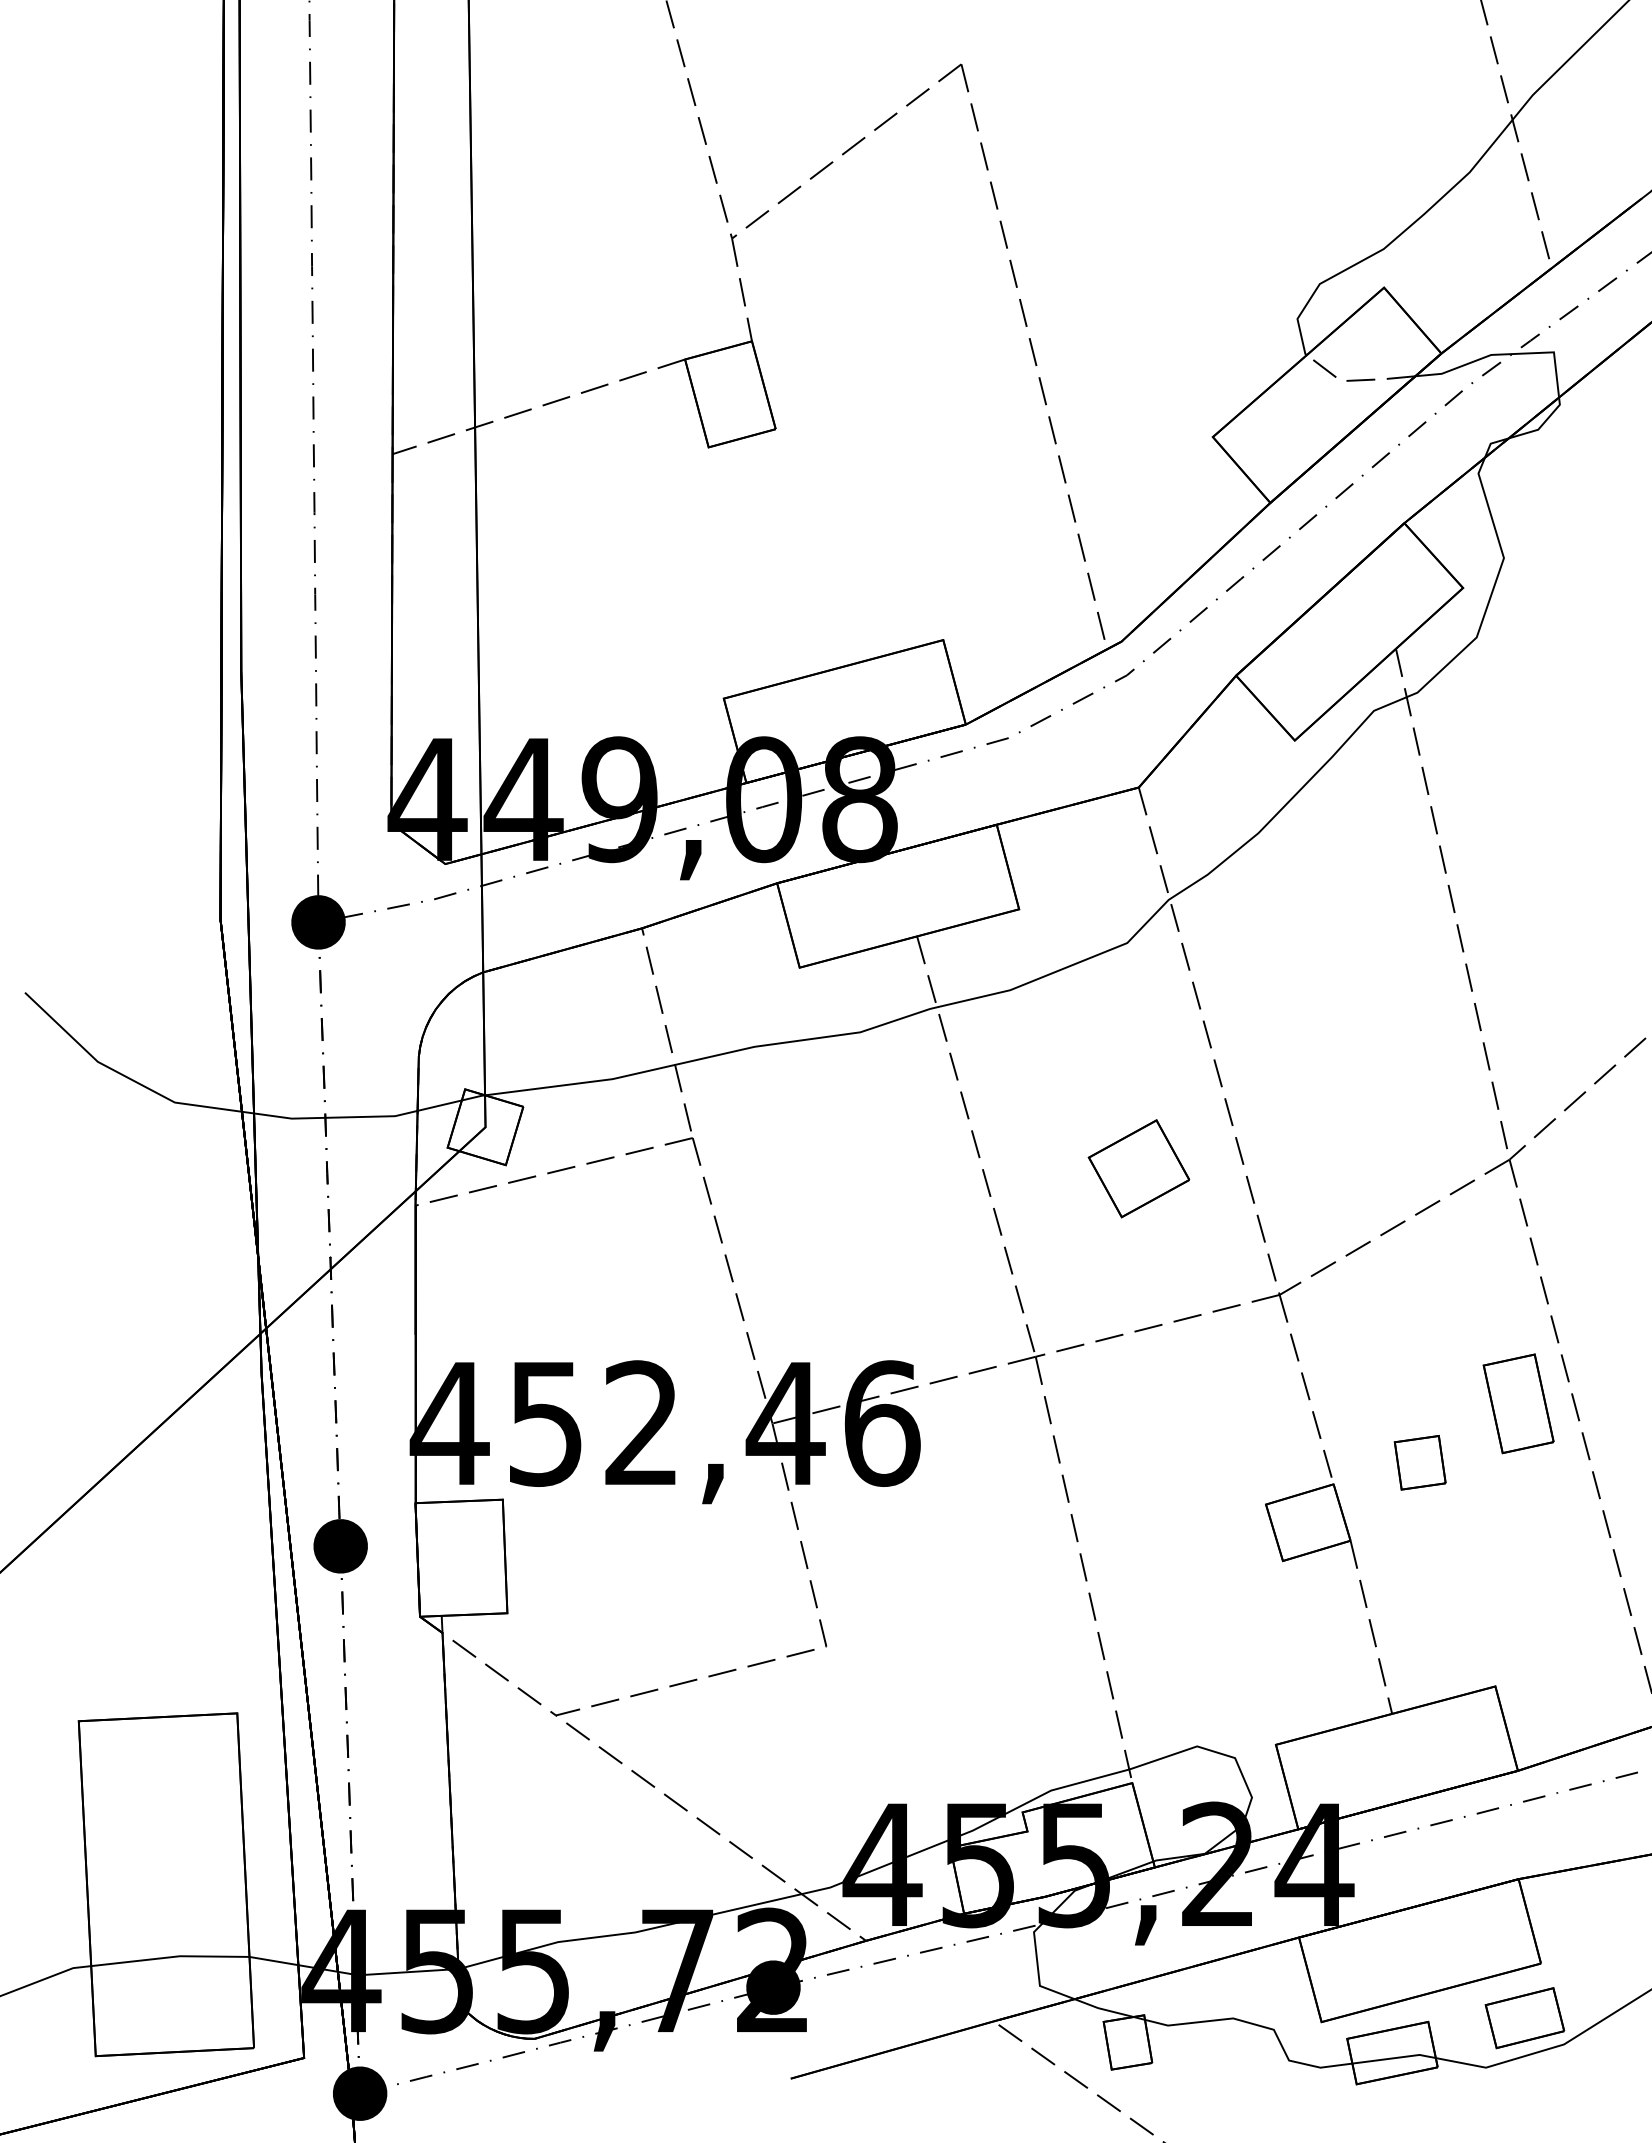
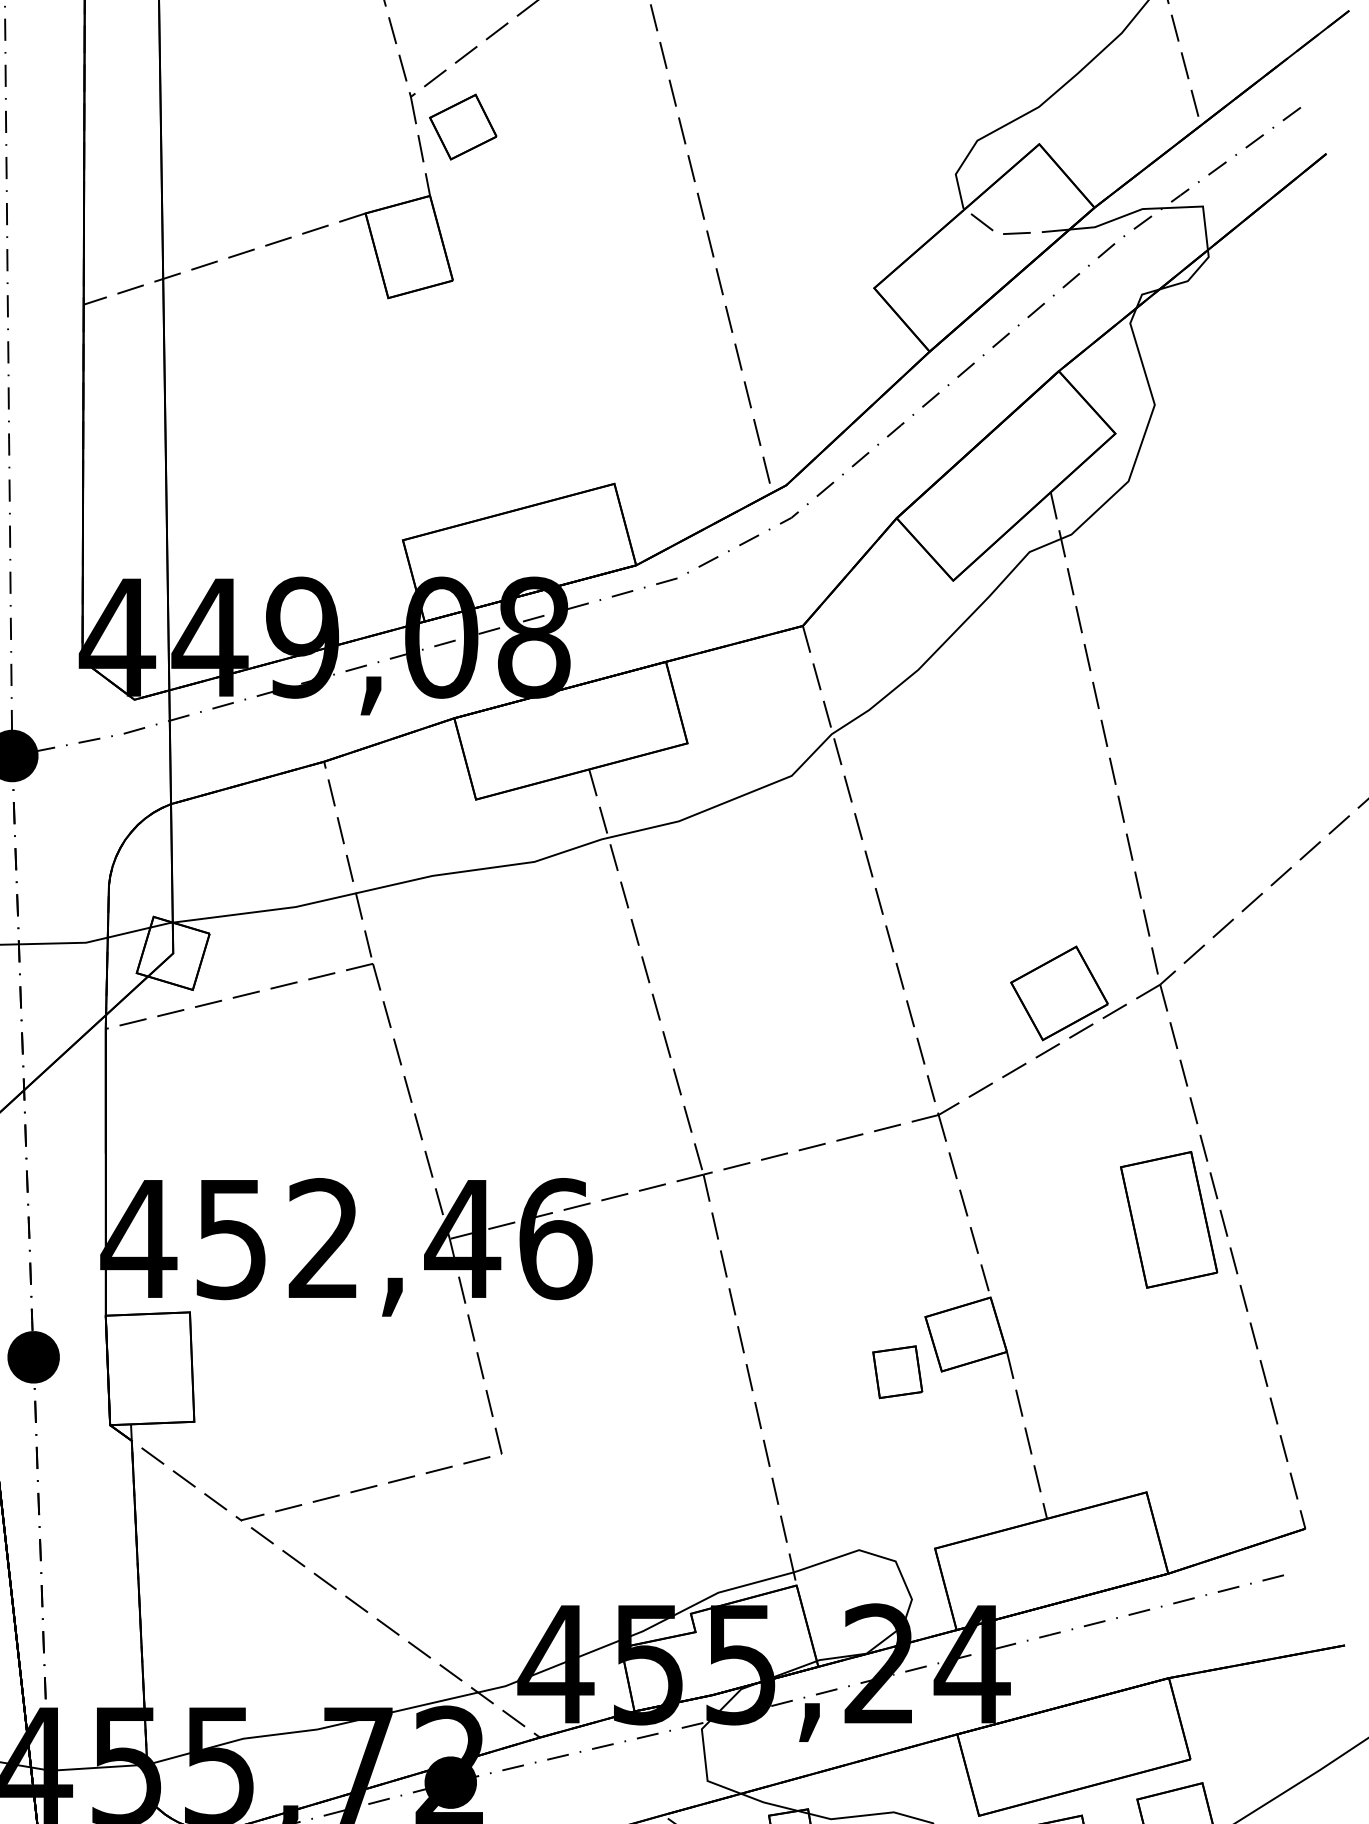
part: (785, 269) -> (462, 126), added
part: (1138, 1168) -> (1058, 993), moved
part: (1518, 1403) -> (1168, 1219), size x1.43
part: (1419, 1462) -> (897, 1371), moved

